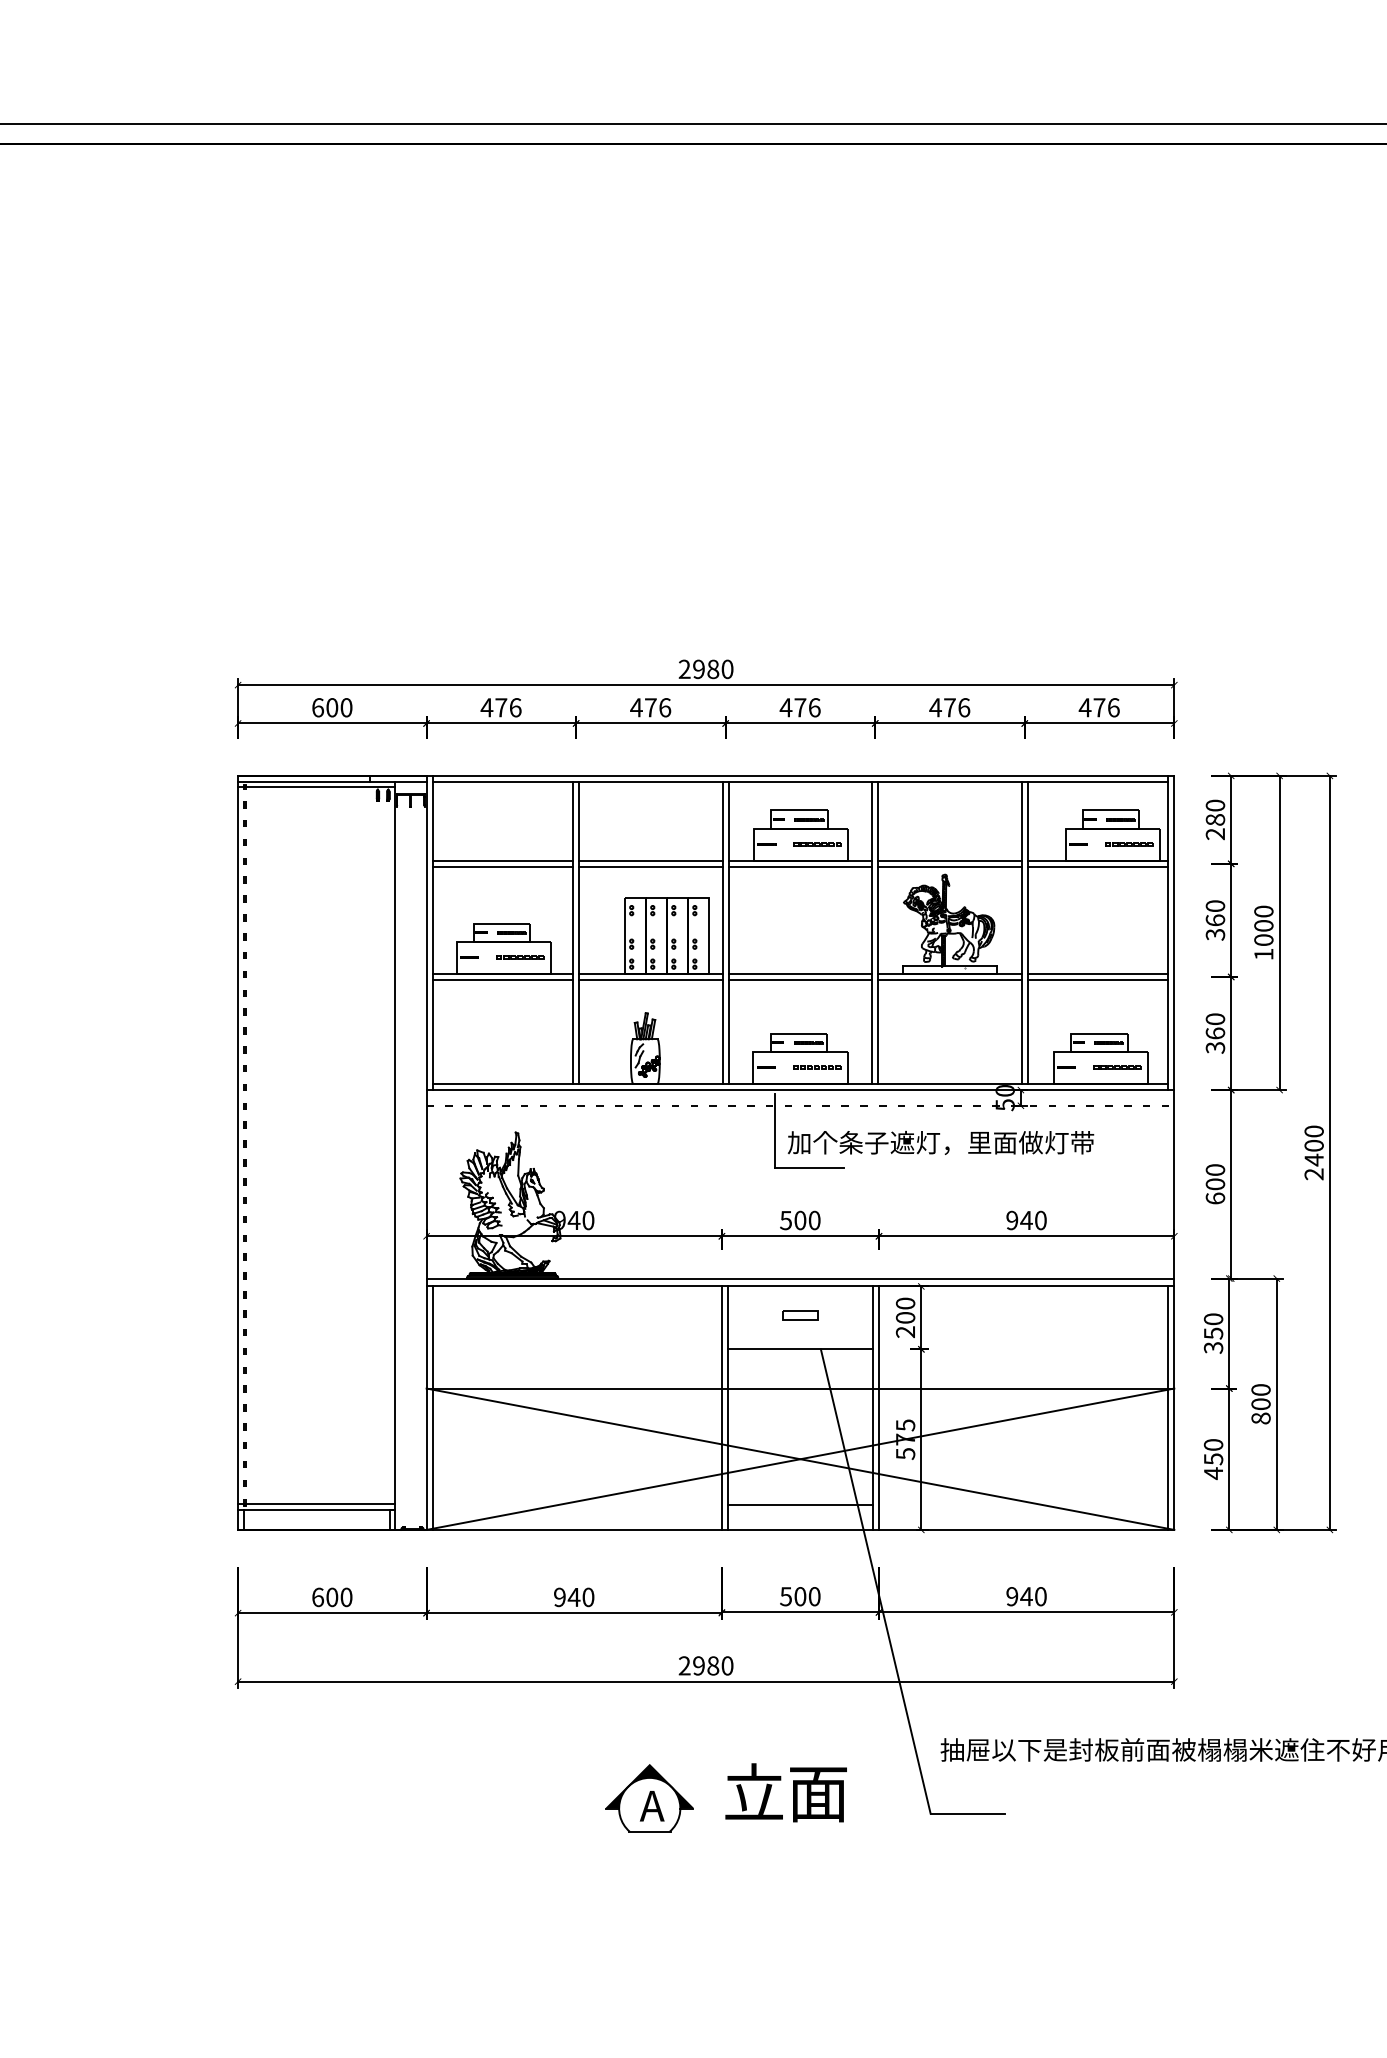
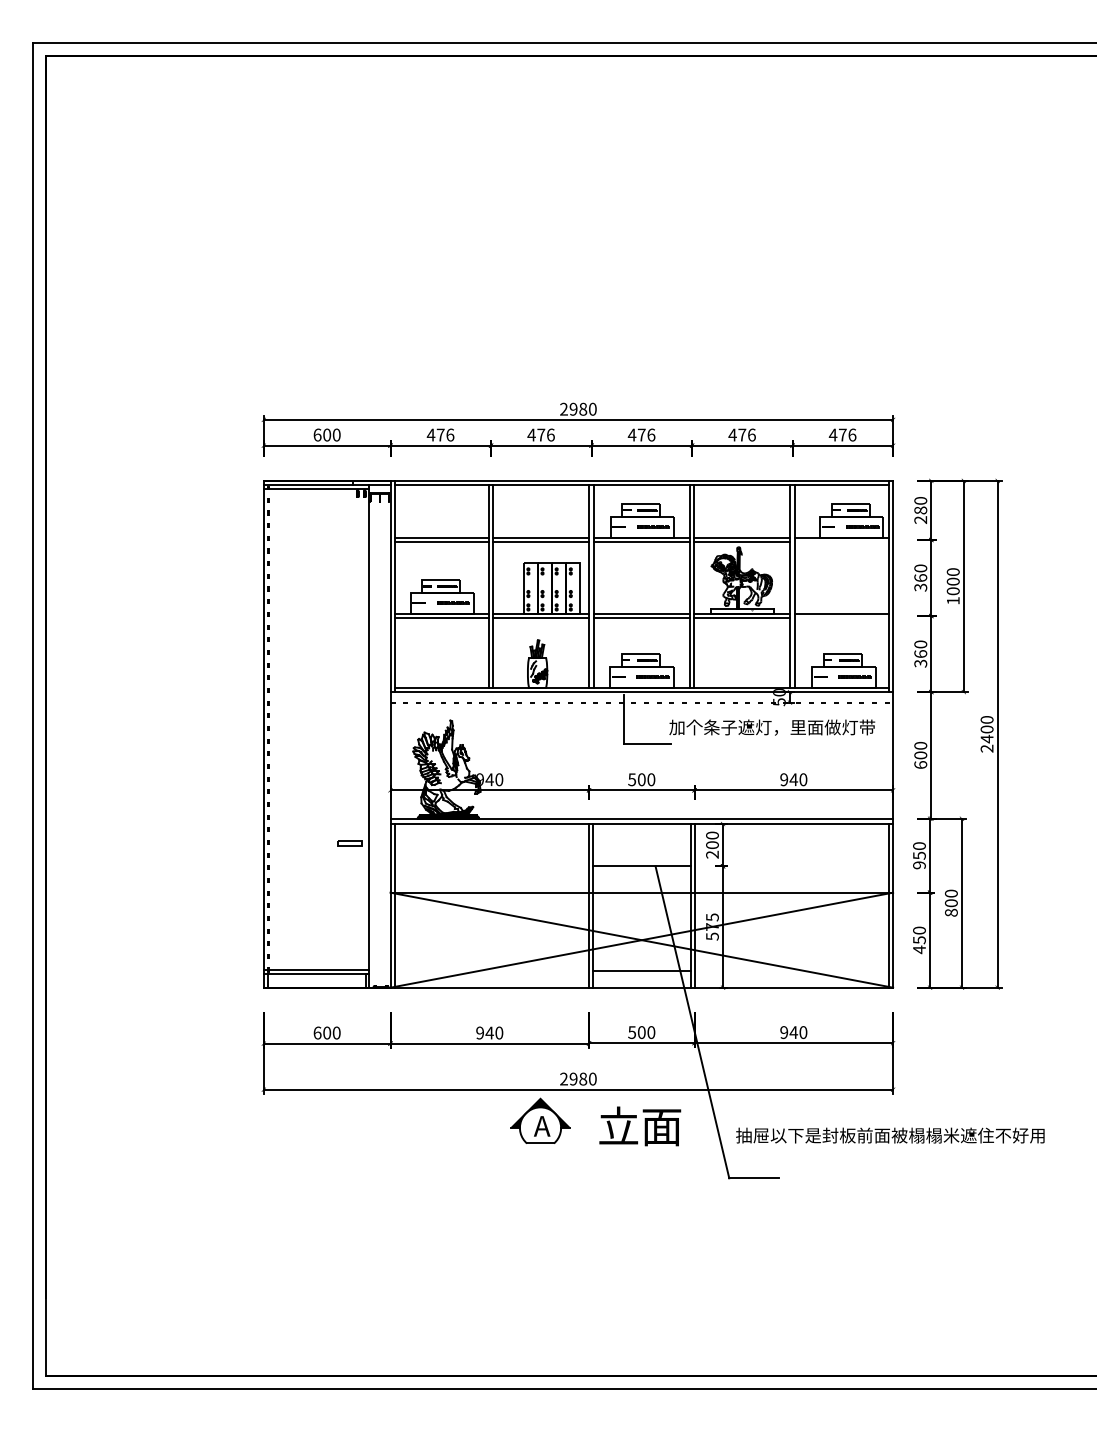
line: (1097, 867) -> (841, 542), removed
line: (1097, 980) -> (841, 618), removed
text: (941, 1142) -> (772, 727), moved
part: (799, 1315) -> (349, 843), moved
text: (1213, 1348) -> (919, 865), 350 -> 950
text: (786, 1792) -> (640, 1126), moved
part: (649, 1797) -> (540, 1120), moved

